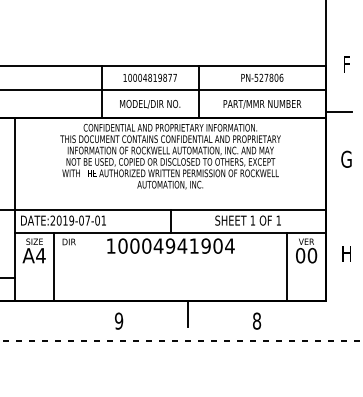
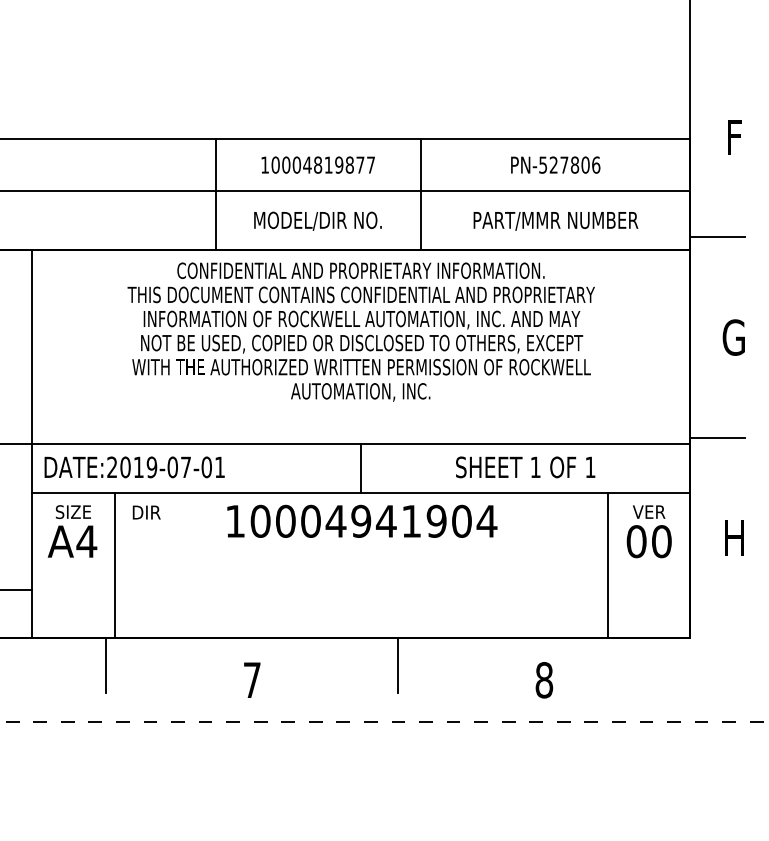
line: (338, 206) -> (716, 437), added
line: (50, 314) -> (107, 666), added
text: (119, 320) -> (253, 678), 9 -> 7

